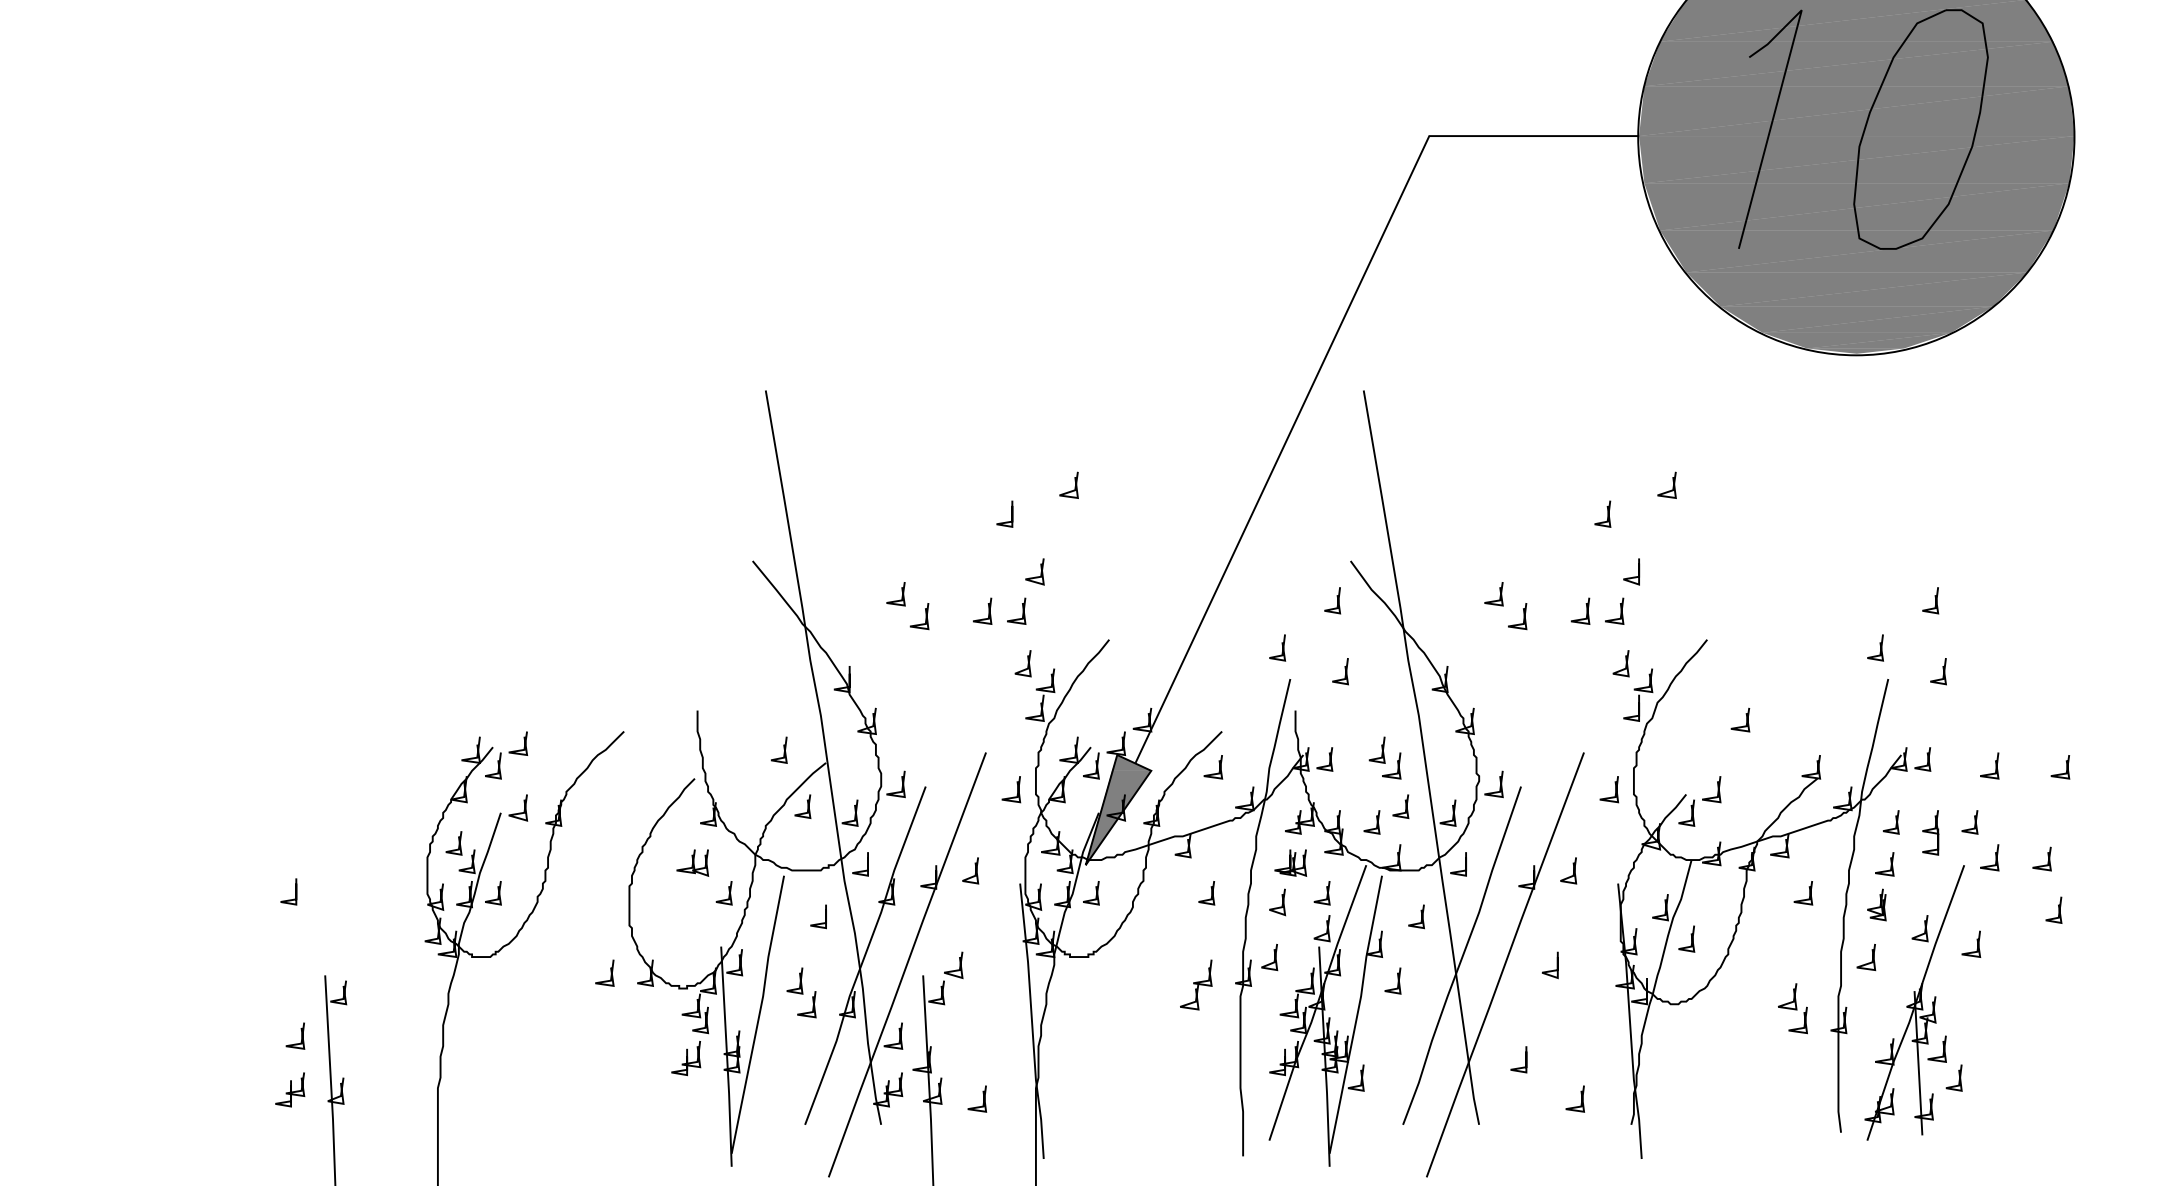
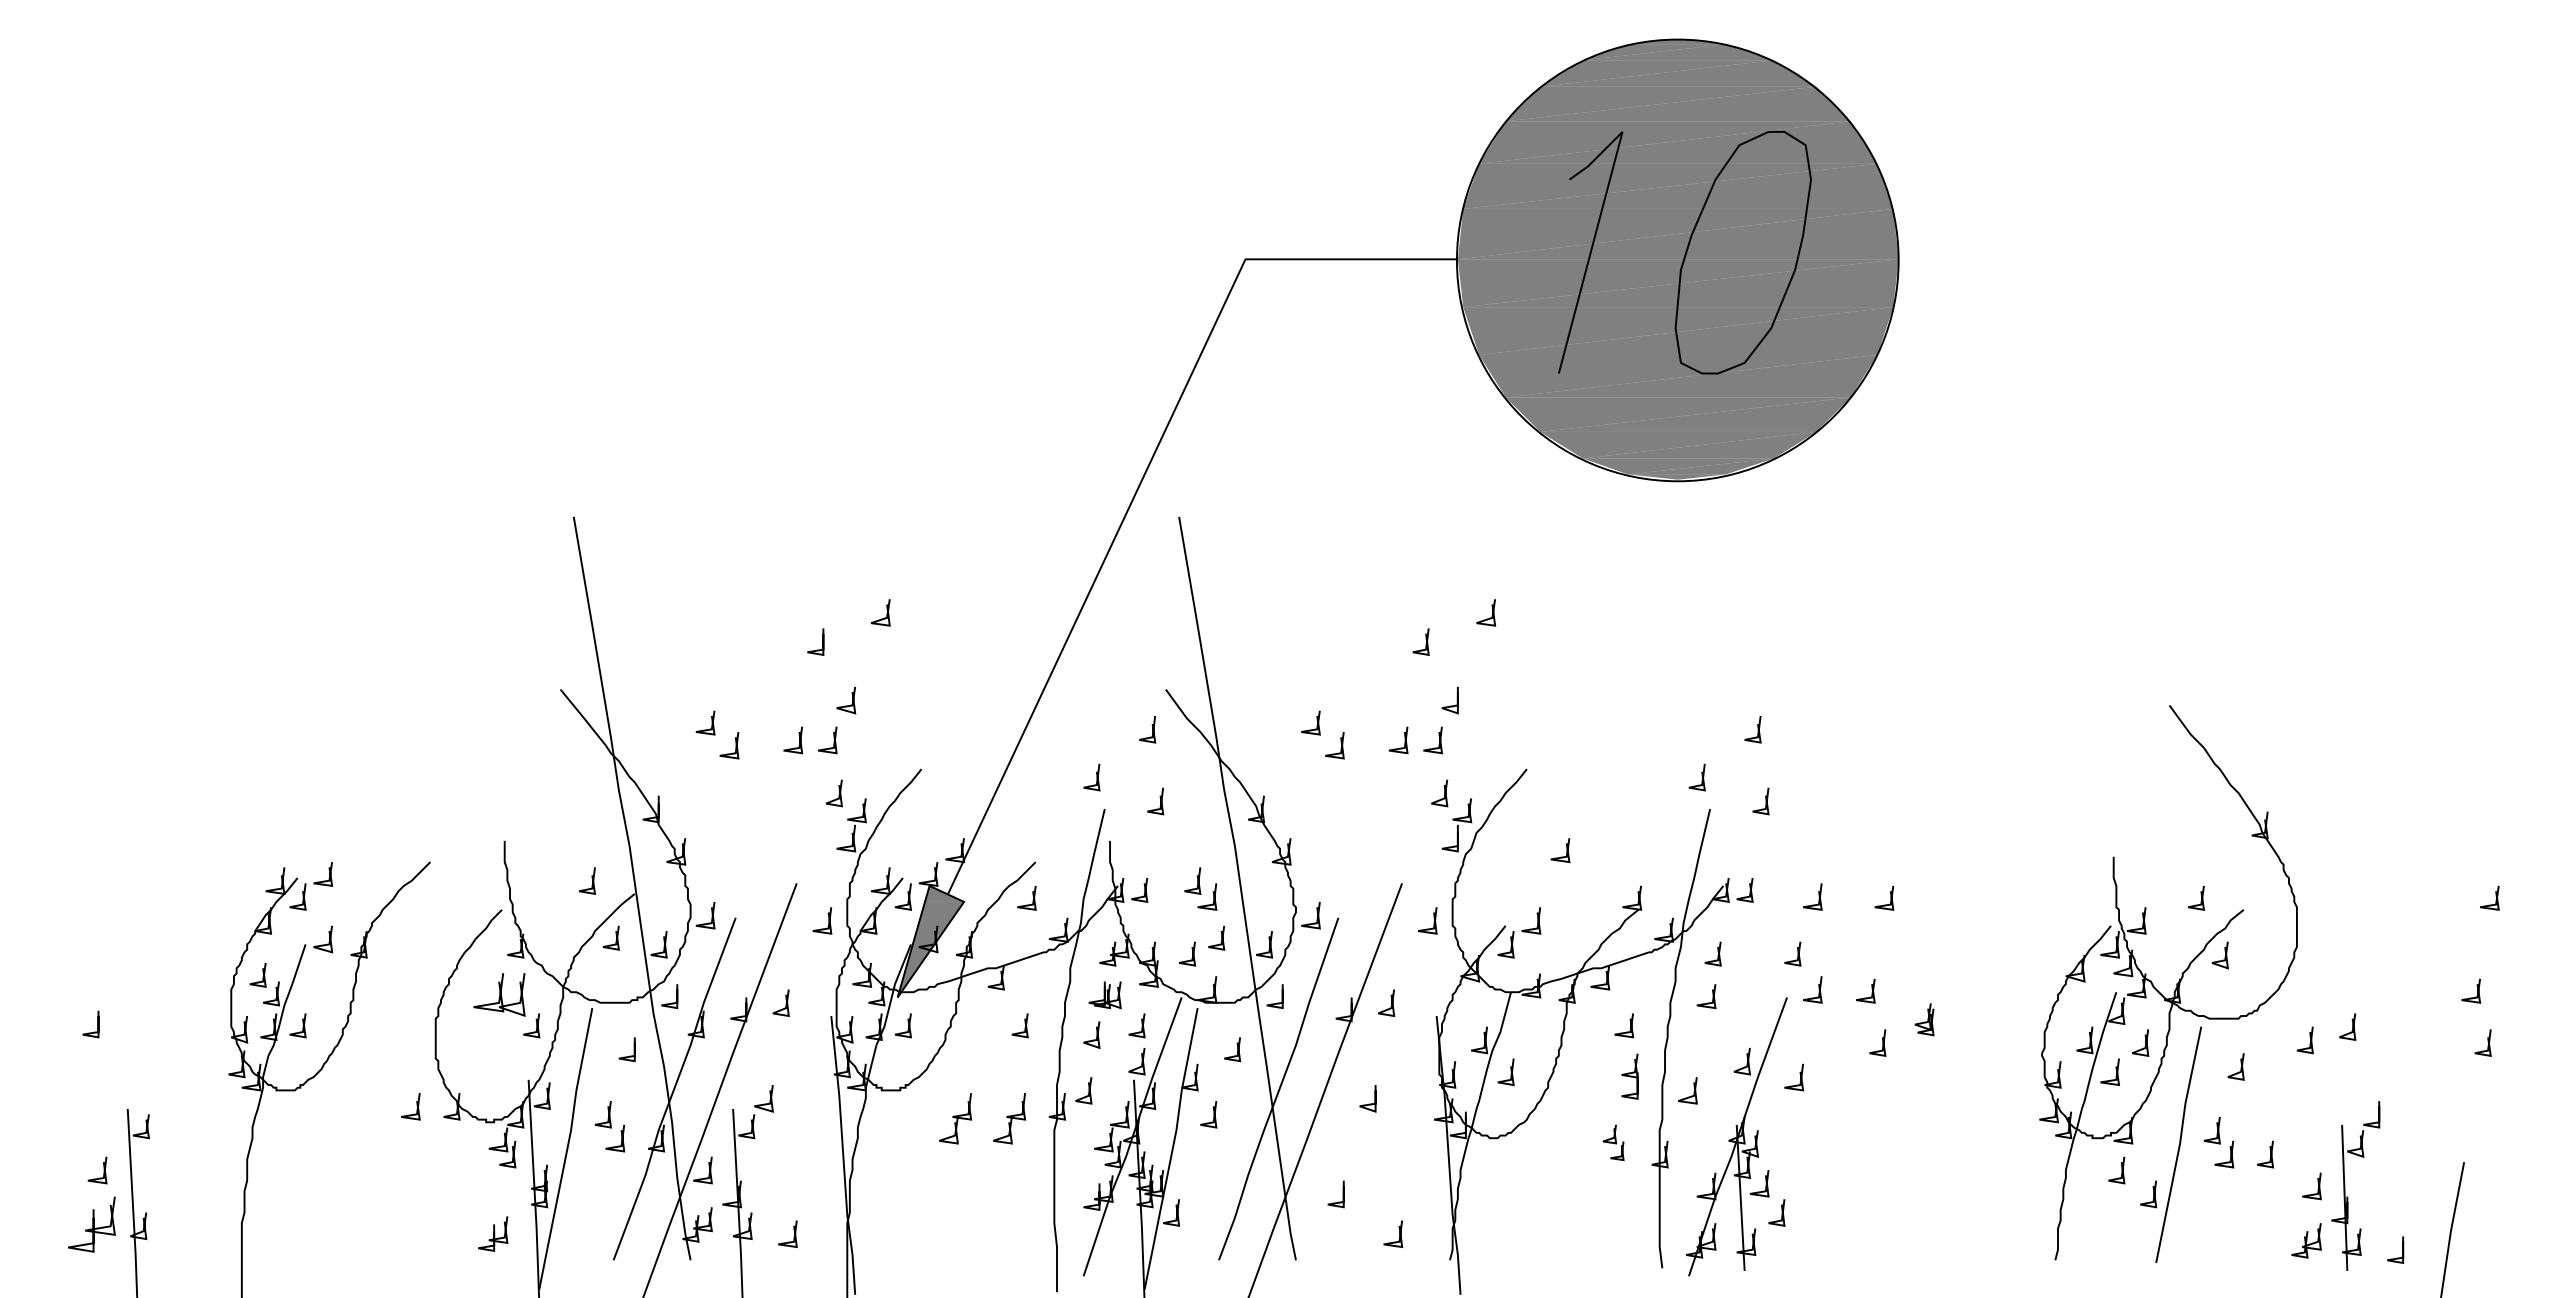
part: (1930, 832) -> (1629, 1076), moved
part: (692, 863) -> (499, 995), size x1.6
part: (1876, 904) -> (1924, 1019), moved
part: (1142, 984) -> (955, 1118), added
part: (1792, 1008) -> (1613, 1142), size x0.7
part: (686, 1057) -> (493, 1233), moved
part: (290, 1089) -> (92, 1224), size x1.6

